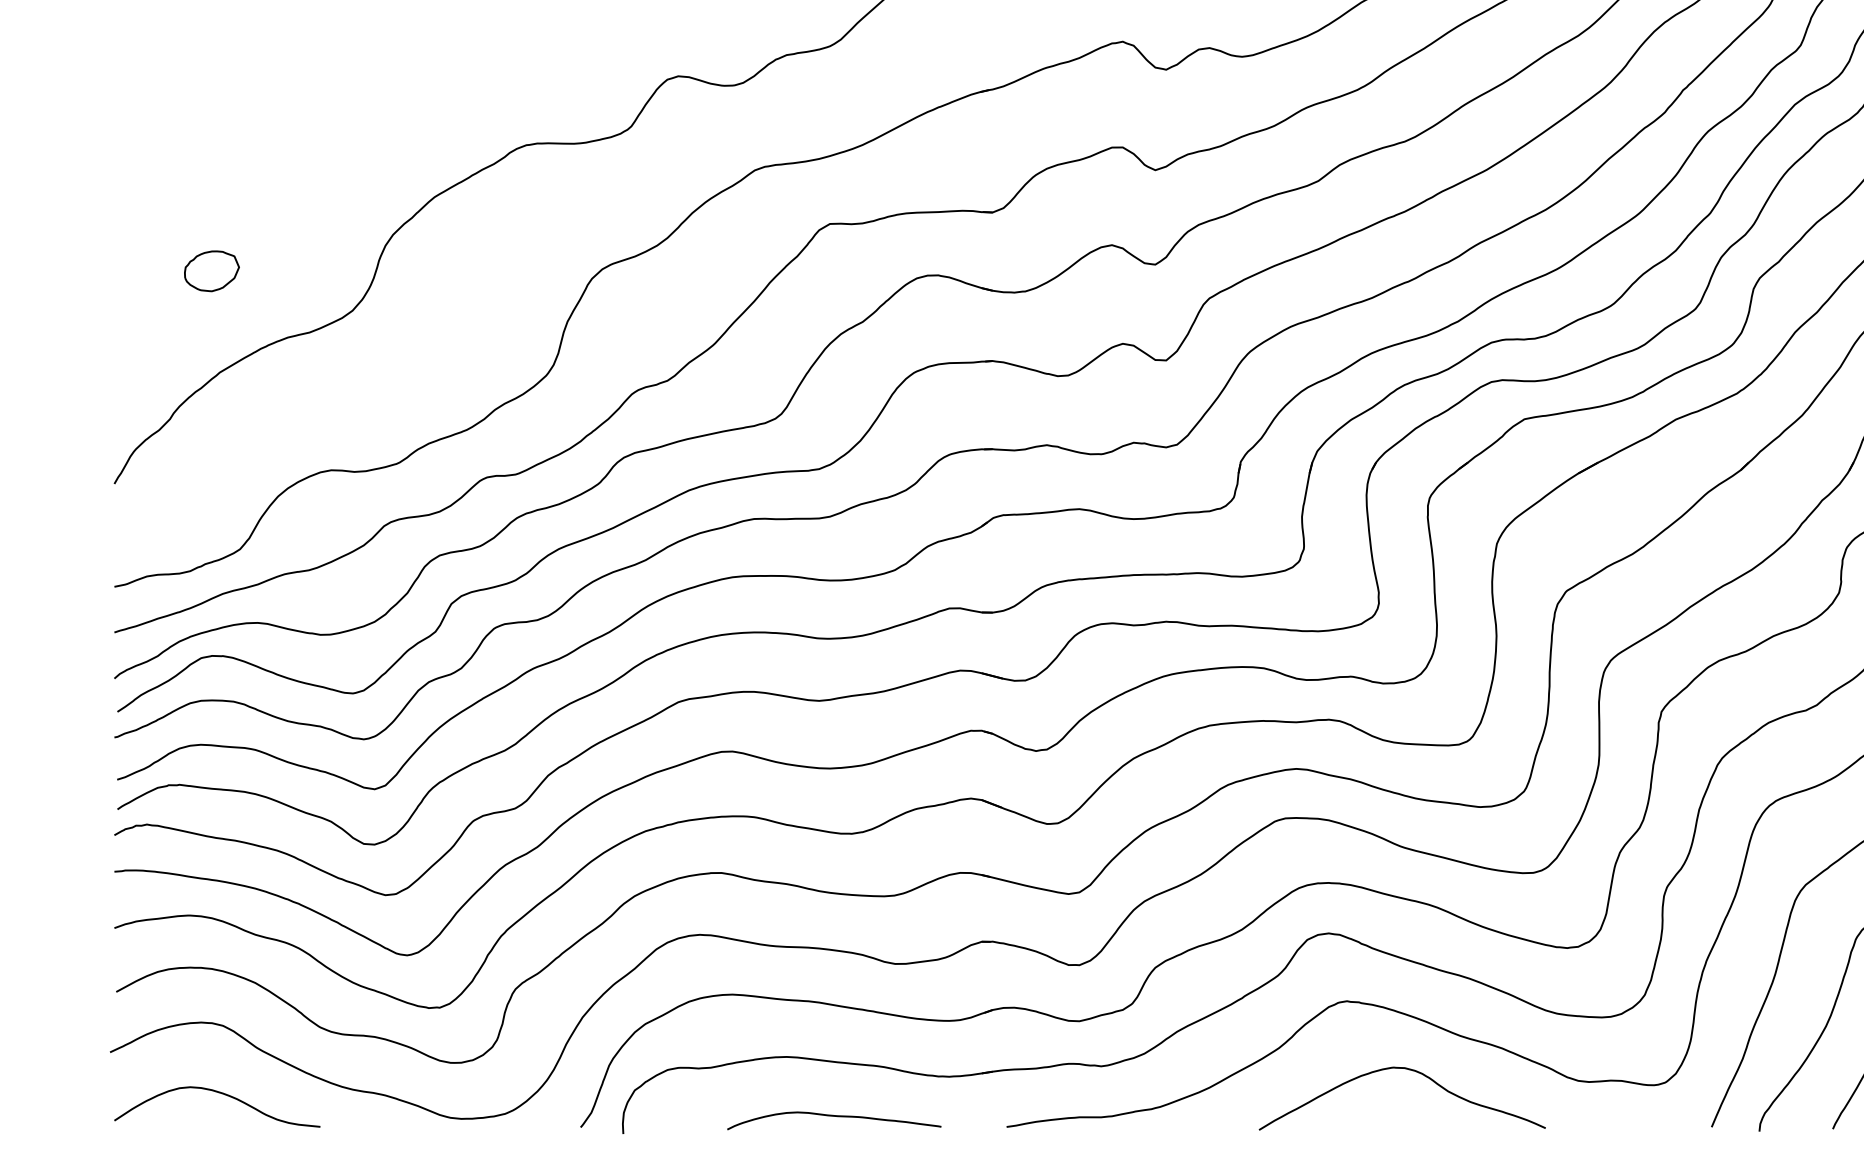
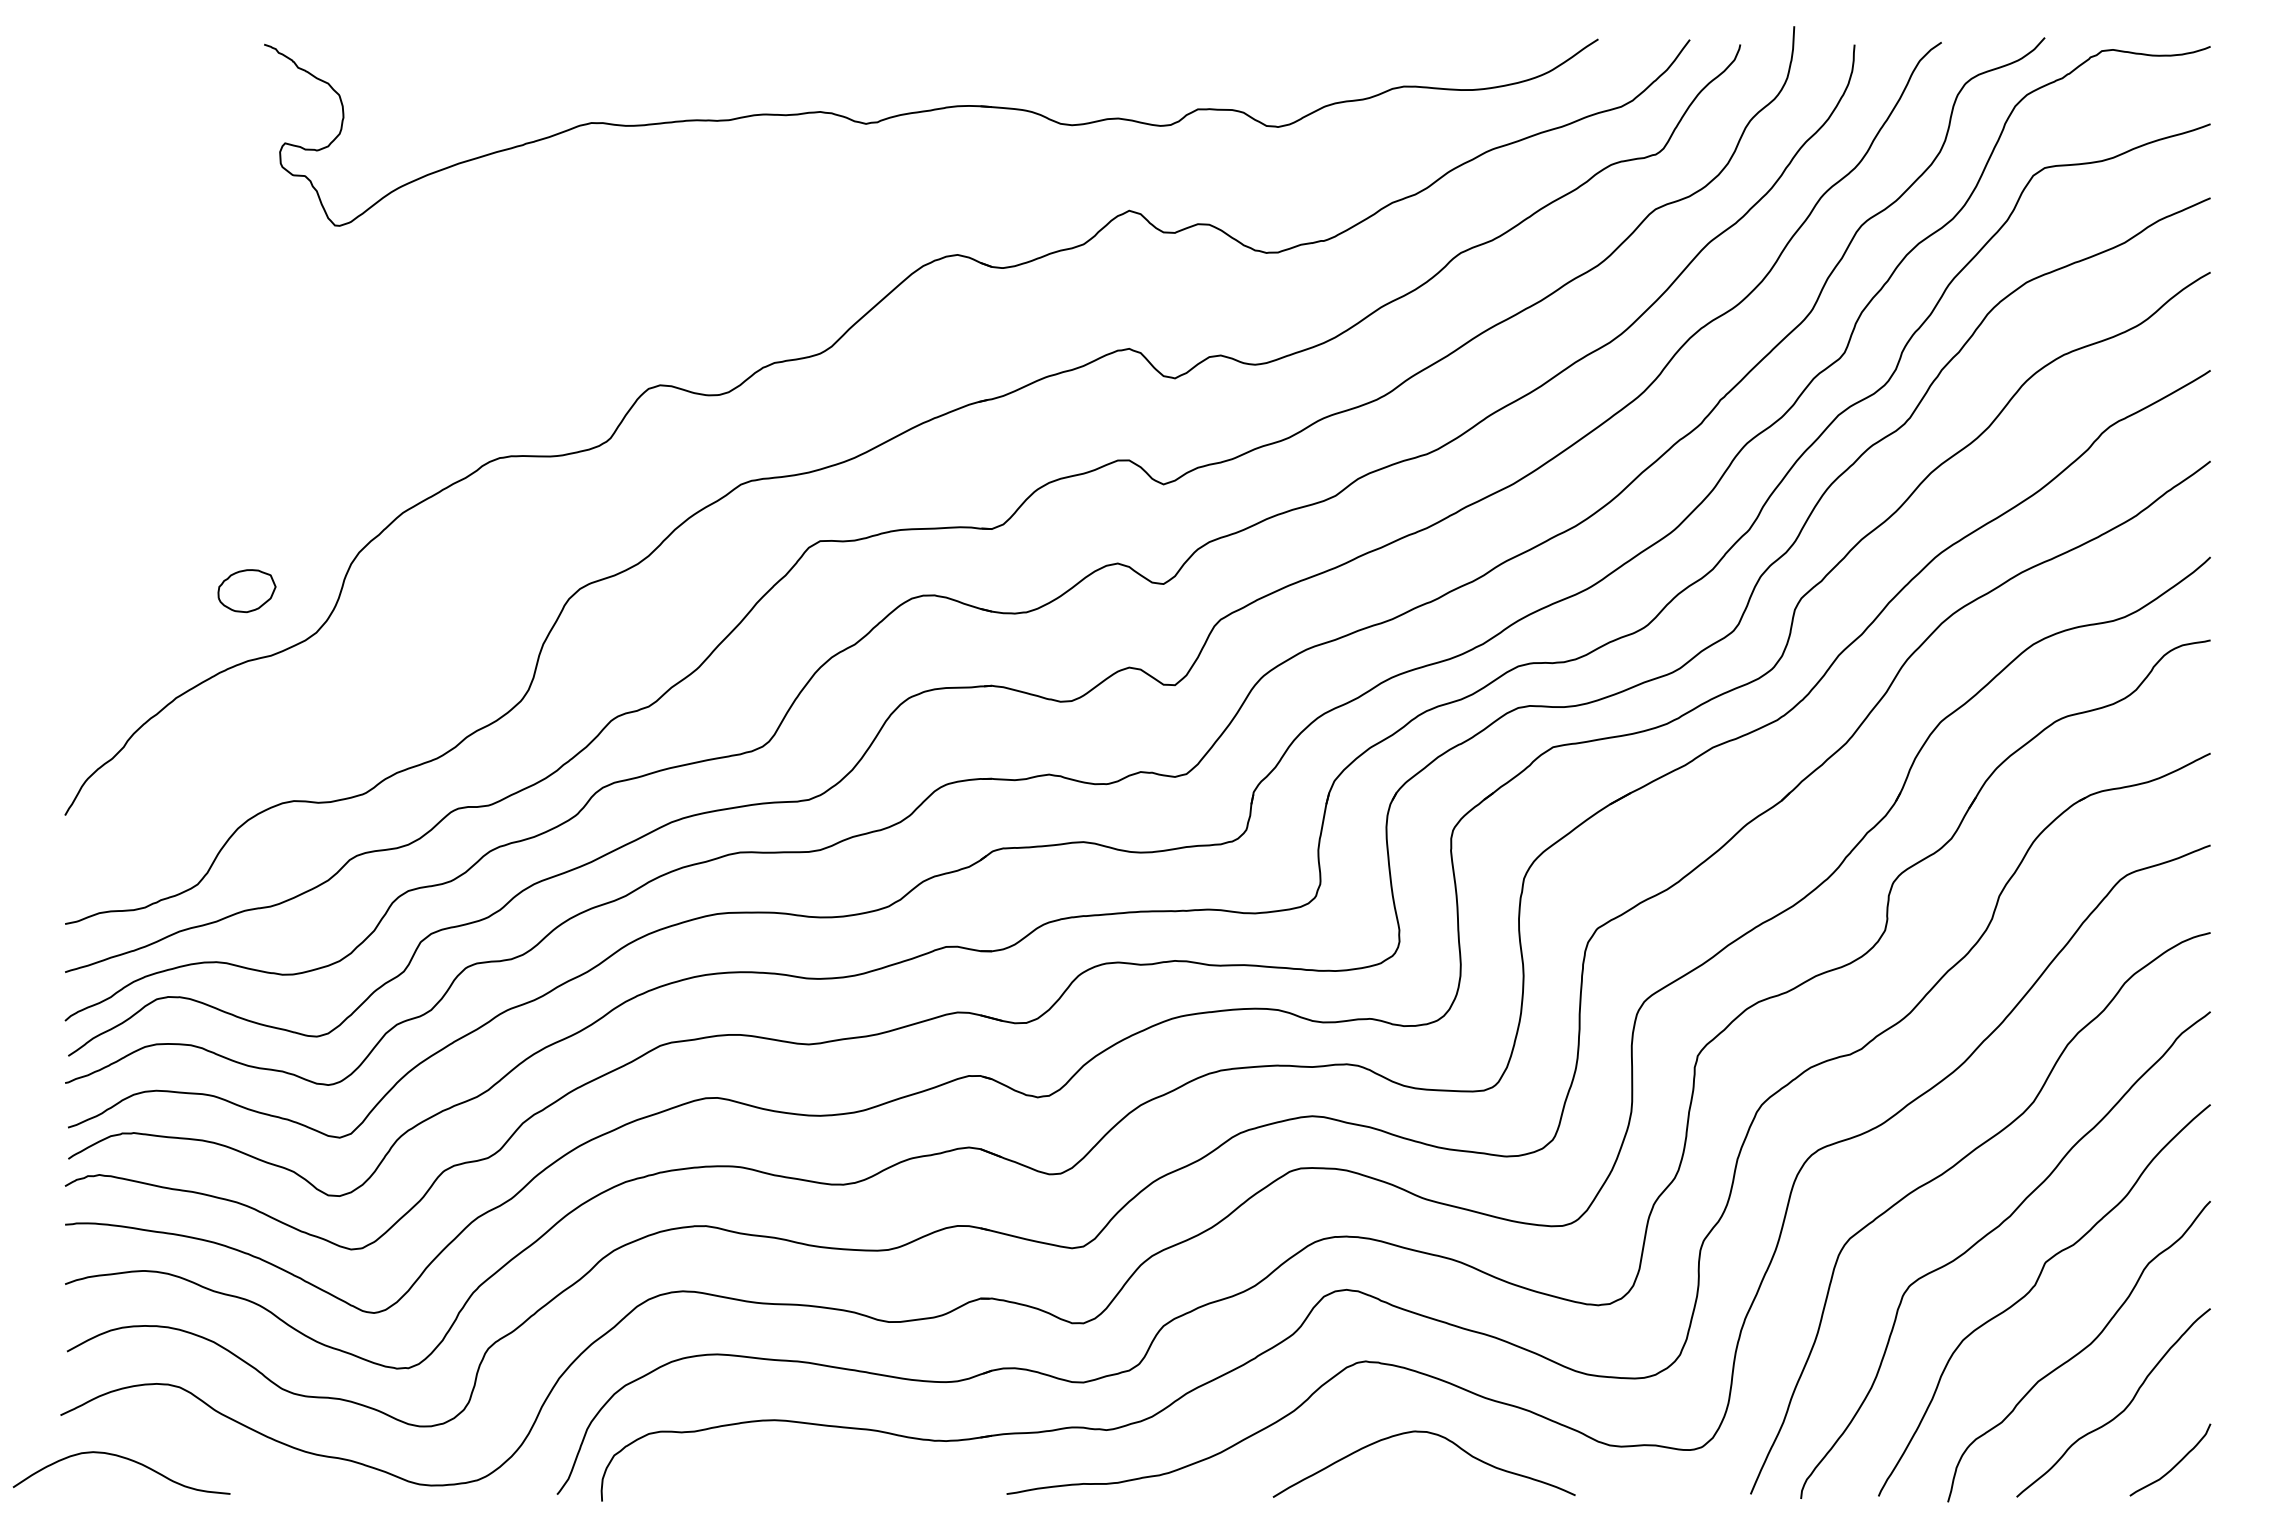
part: (211, 271) -> (246, 591), moved
curve: (220, 1094) -> (125, 1459), moved
curve: (834, 1116) -> (824, 1483), removed

